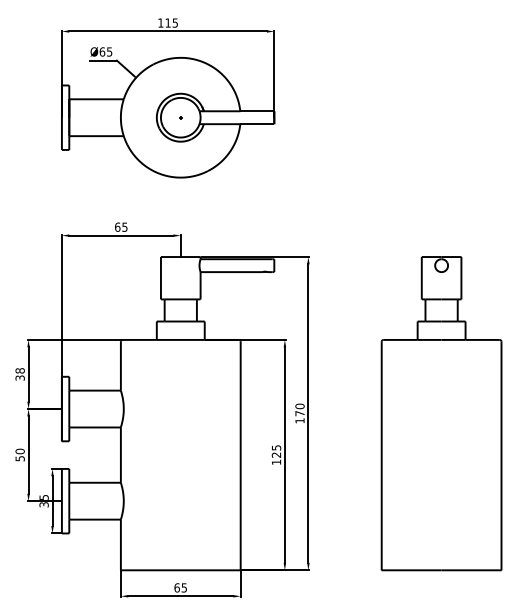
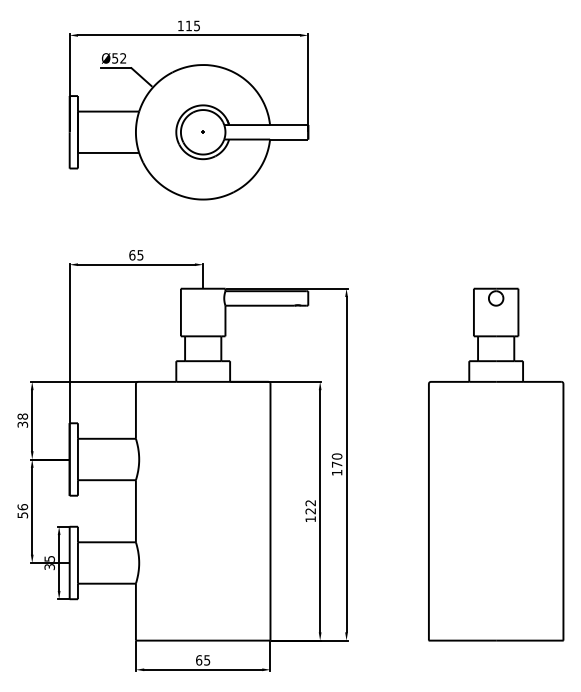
text: (105, 51) -> (118, 57), Ø65 -> Ø52
text: (276, 447) -> (310, 502), 125 -> 122
text: (19, 451) -> (22, 507), 50 -> 56

